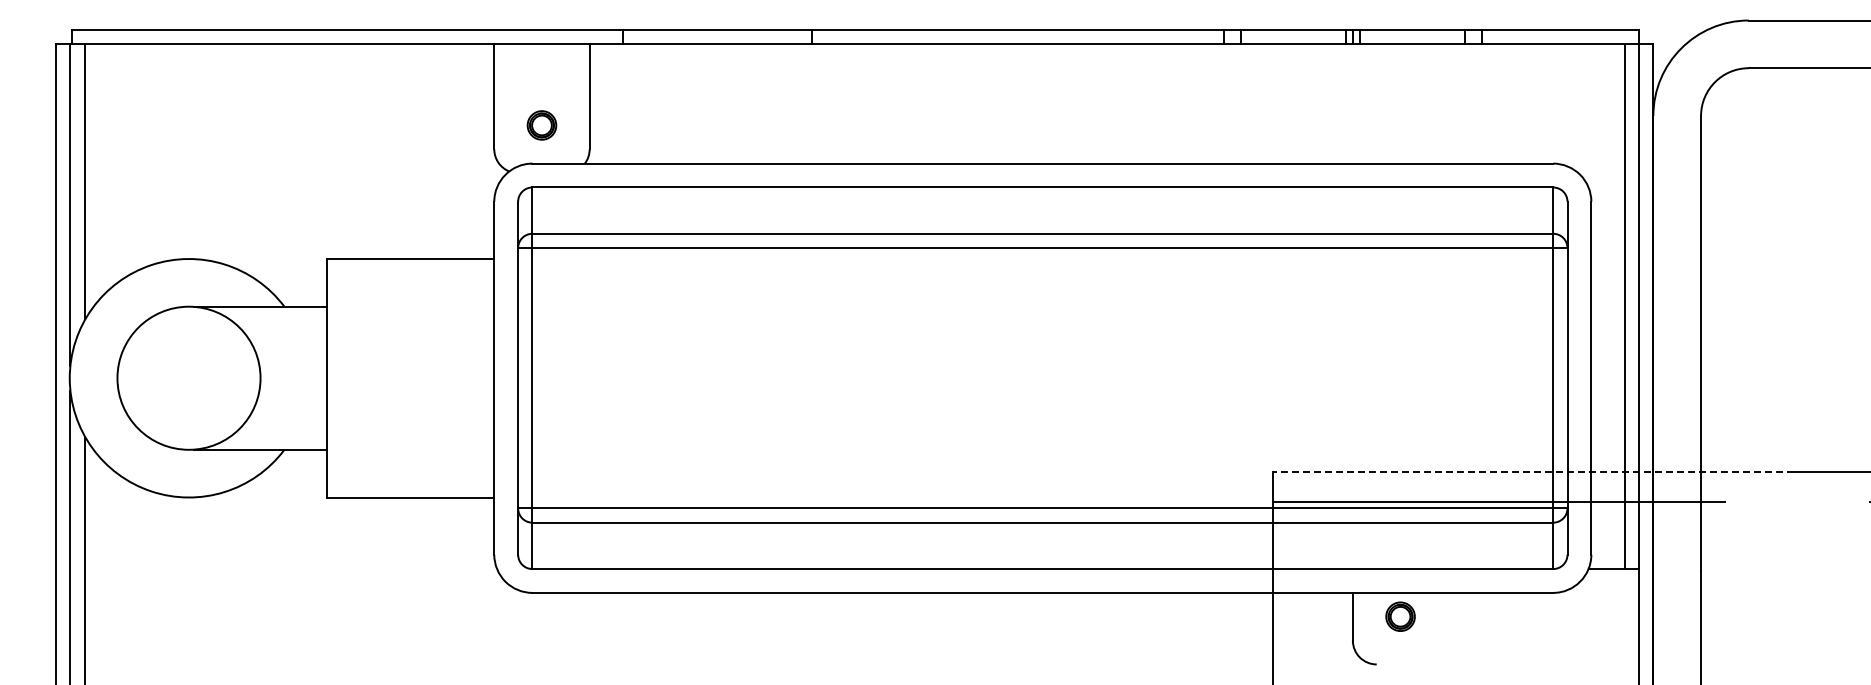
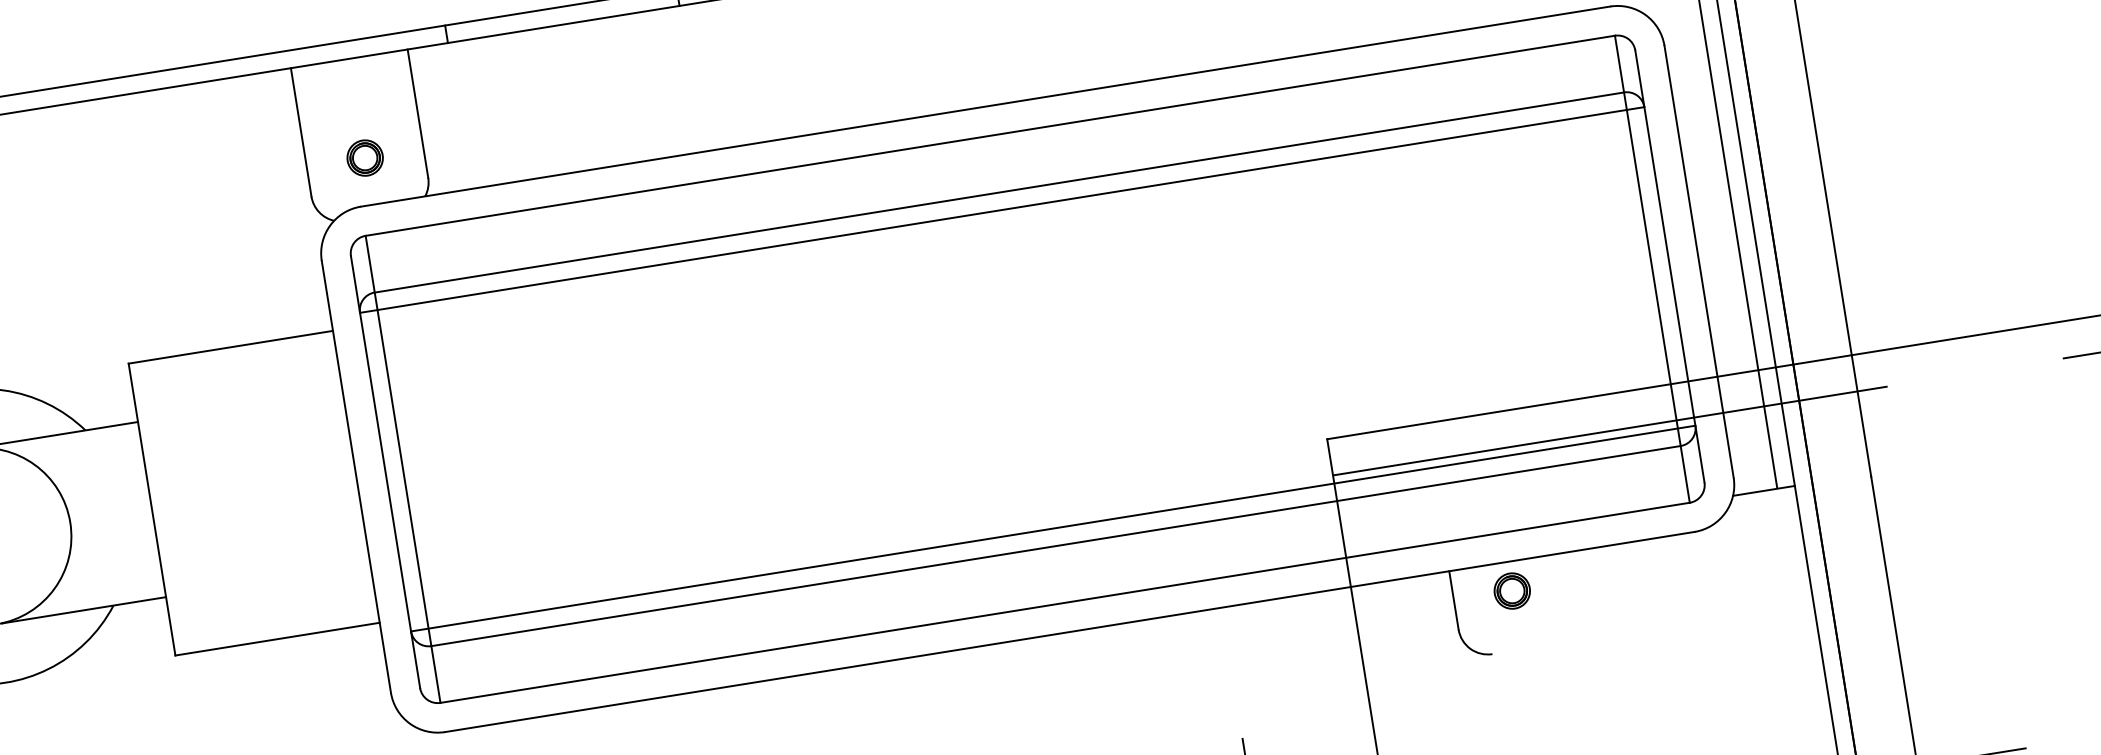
line: (1533, 472) -> (1646, 388), dashed -> solid

